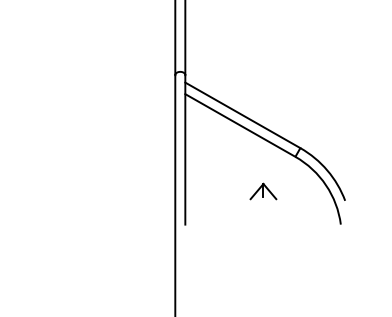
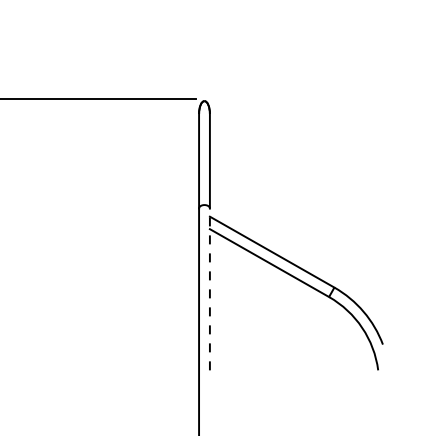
line: (184, 149) -> (209, 289), solid -> dashed
part: (263, 191) -> (294, 334), removed

